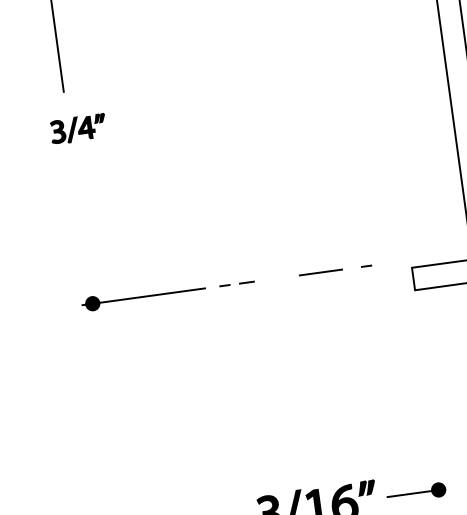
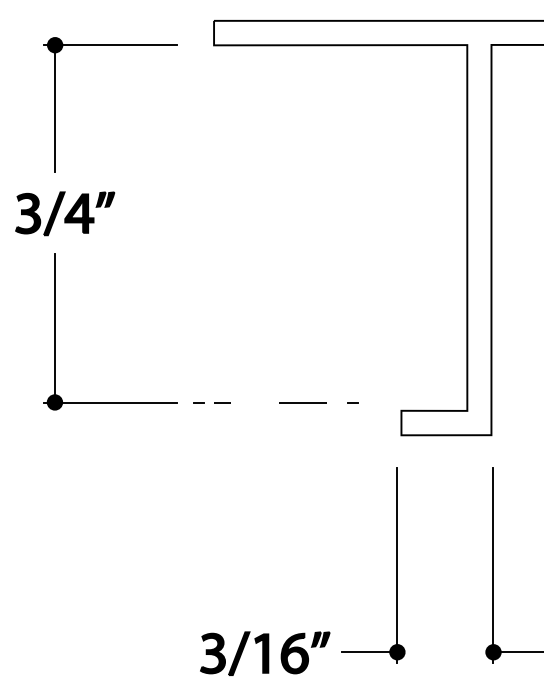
part: (78, 128) -> (65, 213), size x1.67
line: (83, 234) -> (55, 327), added
line: (427, 410) -> (397, 565), added

